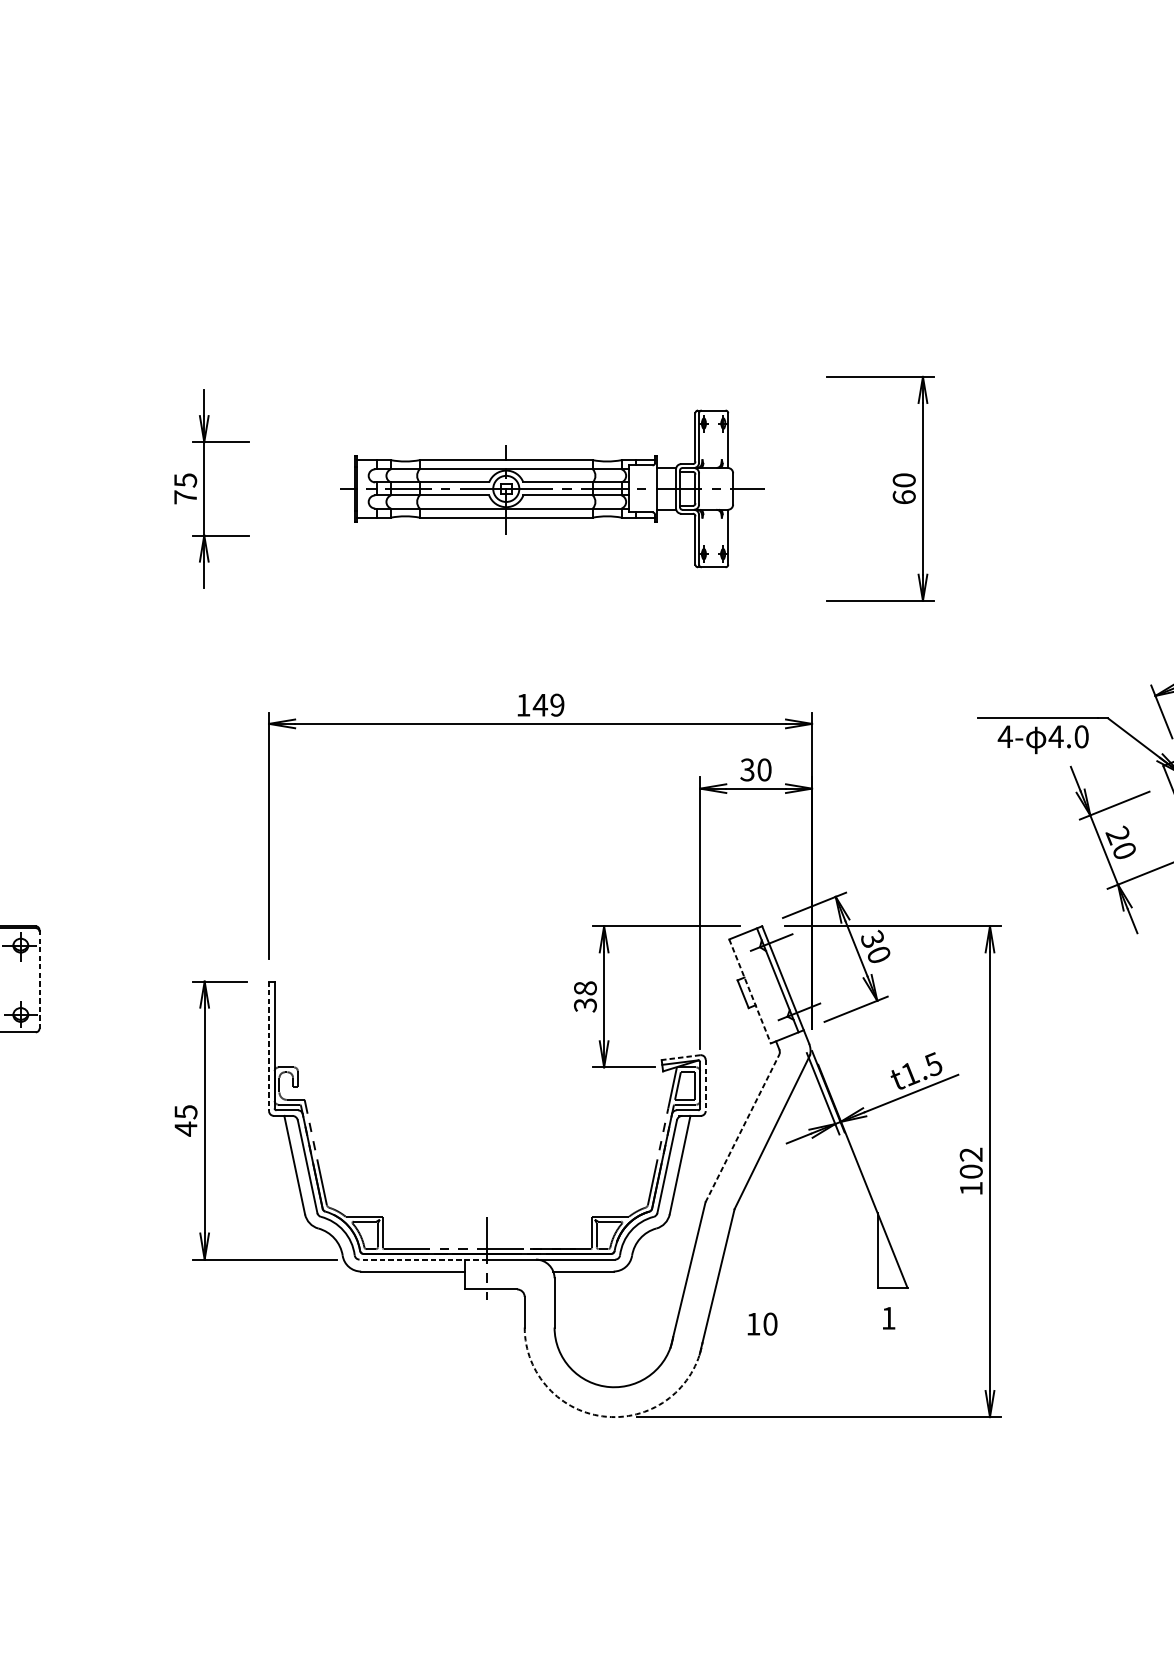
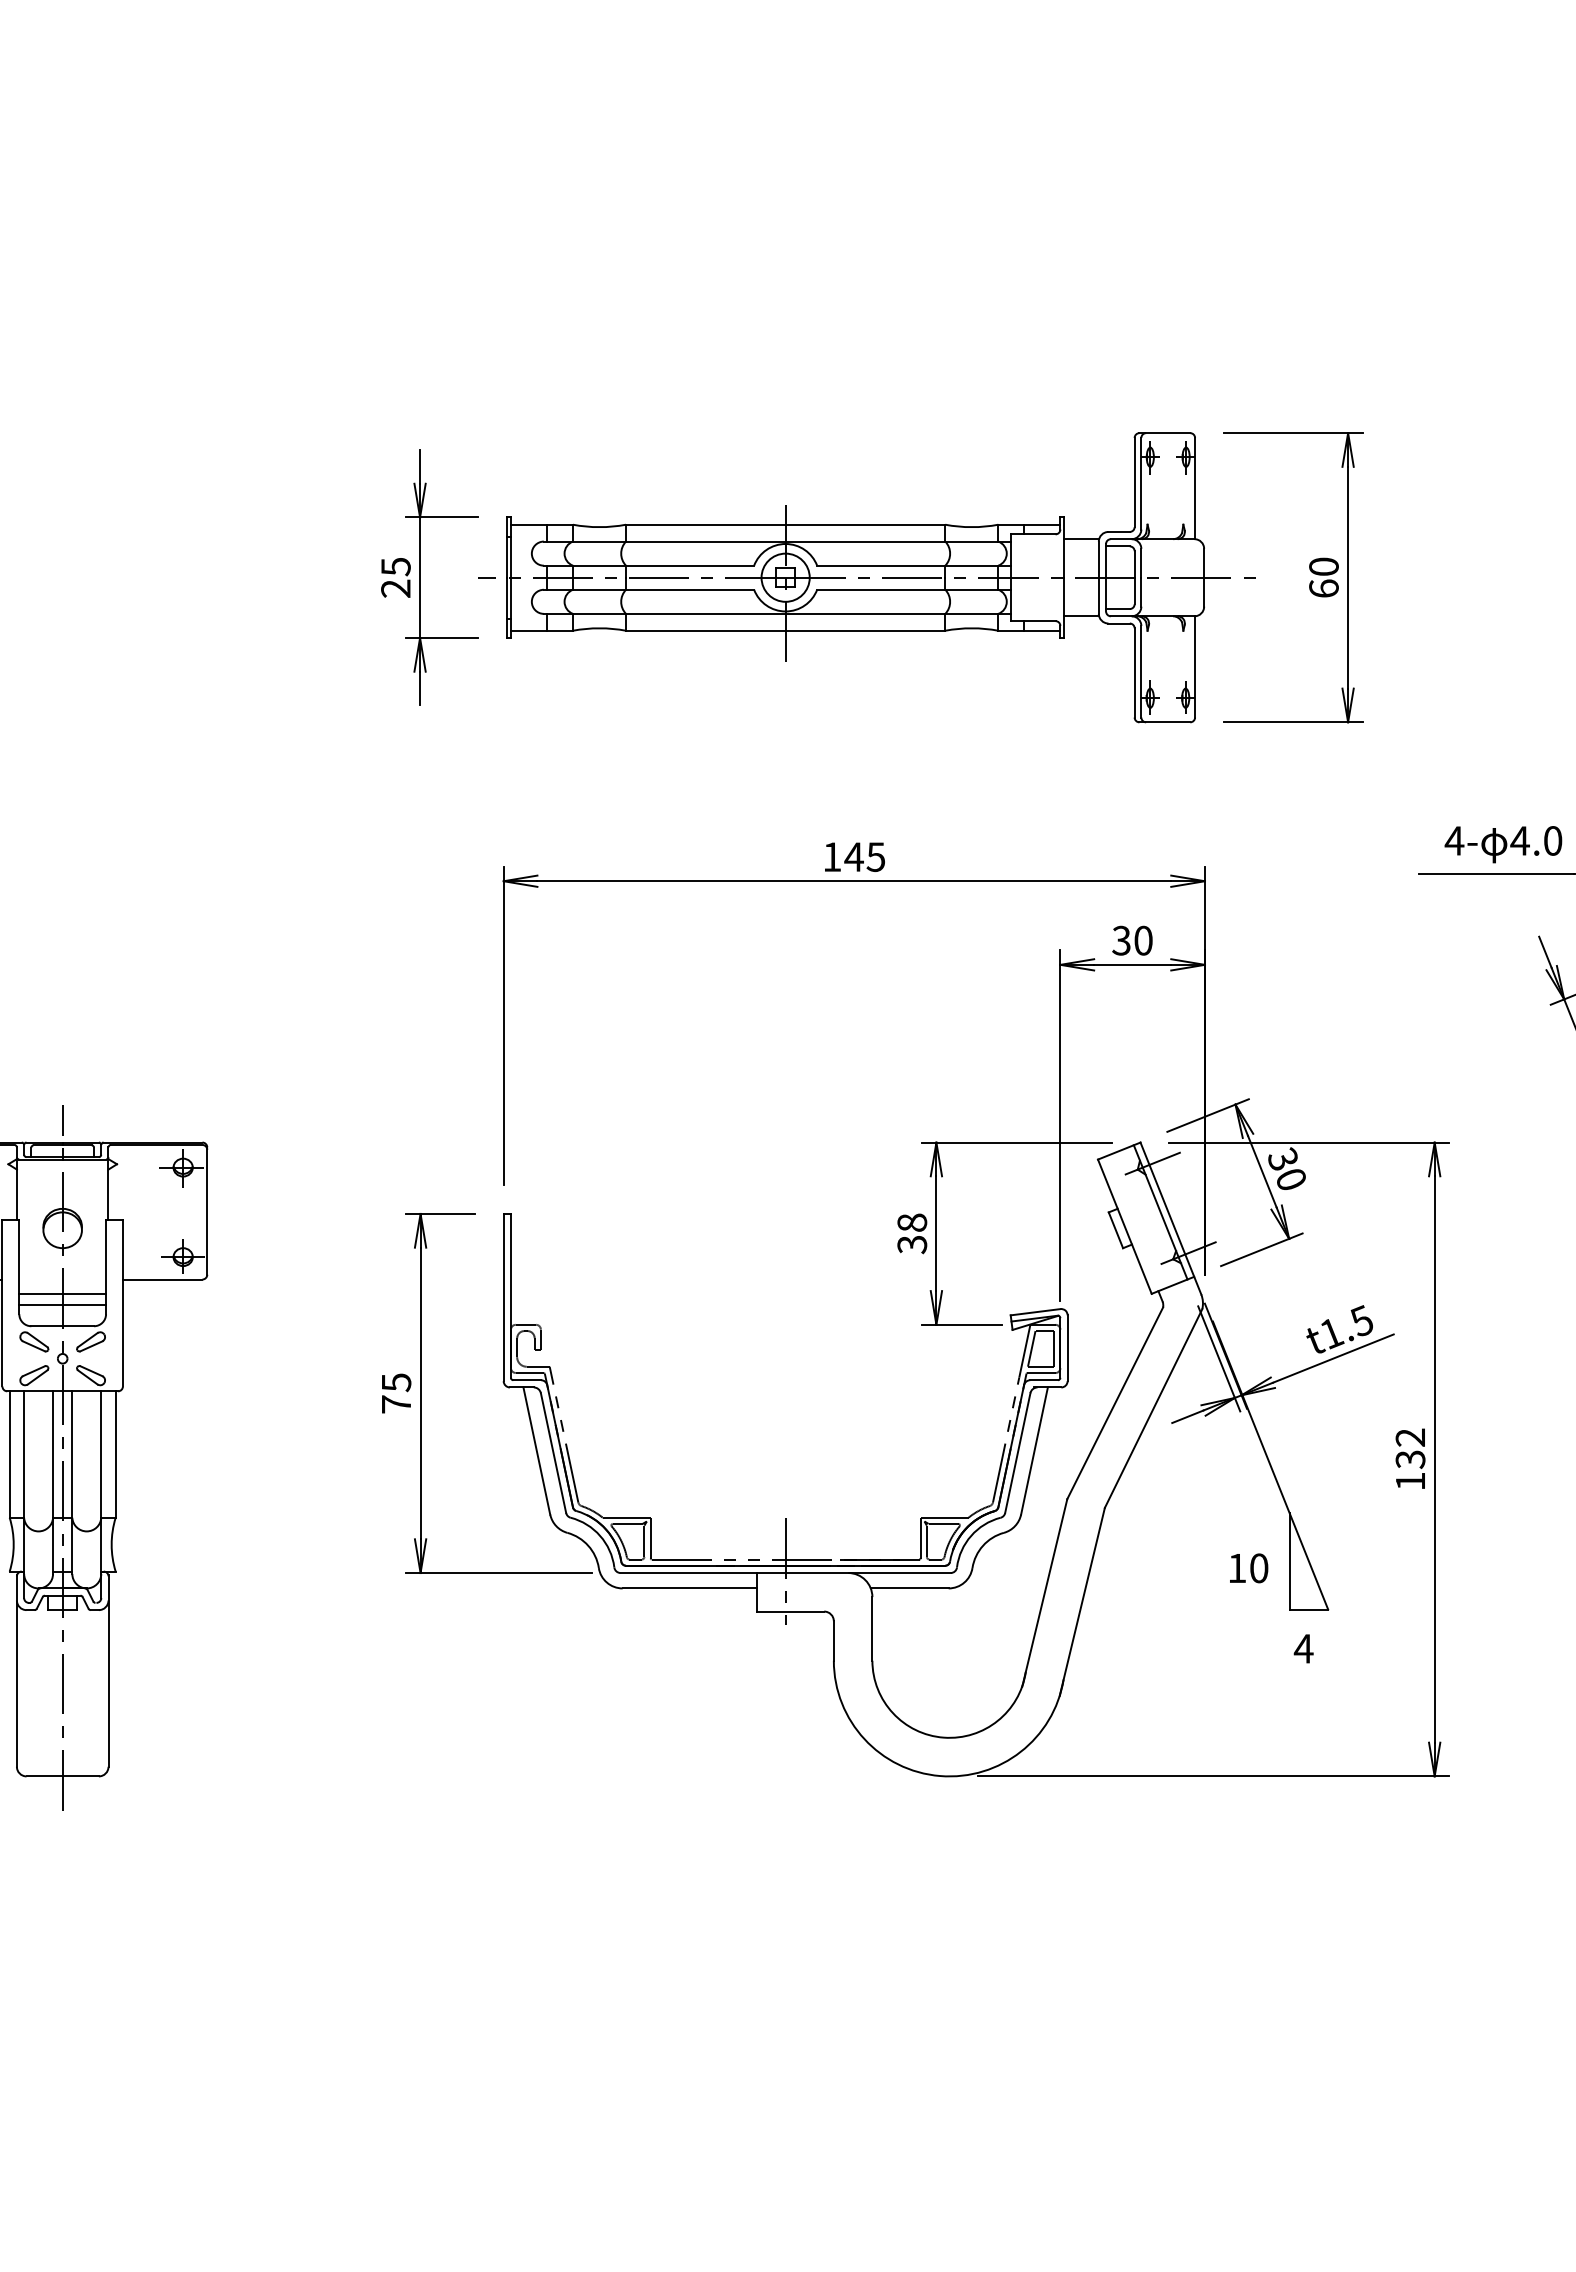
part: (549, 488) -> (866, 577), size x1.43
text: (185, 497) -> (395, 588), 75 -> 25
text: (556, 704) -> (875, 856), 149 -> 145
text: (1043, 739) -> (1503, 844), moved
line: (39, 979) -> (207, 1211), dashed -> solid
line: (750, 992) -> (1125, 1227), dashed -> solid
line: (268, 1046) -> (503, 1297), dashed -> solid
line: (680, 1057) -> (1035, 1312), dashed -> solid
line: (705, 1085) -> (1067, 1348), dashed -> solid
line: (742, 1127) -> (1115, 1402), dashed -> solid
text: (186, 1129) -> (396, 1404), 45 -> 75
text: (971, 1171) -> (1410, 1459), 102 -> 132
line: (423, 1259) -> (703, 1573), dashed -> solid
text: (888, 1318) -> (1303, 1648), 1 -> 4
text: (762, 1324) -> (1249, 1568), moved
arc: (607, 1417) -> (940, 1776), dashed -> solid

